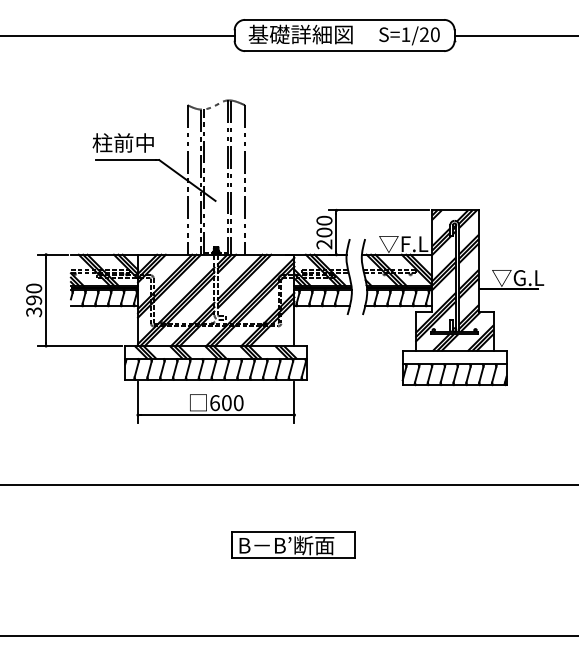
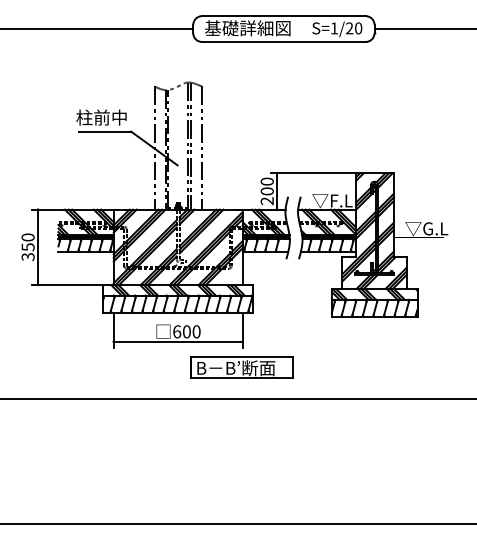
text: (33, 300) -> (27, 247), 390 -> 350
hatch: (454, 357) -> (374, 294), added
part: (293, 544) -> (241, 367), moved

